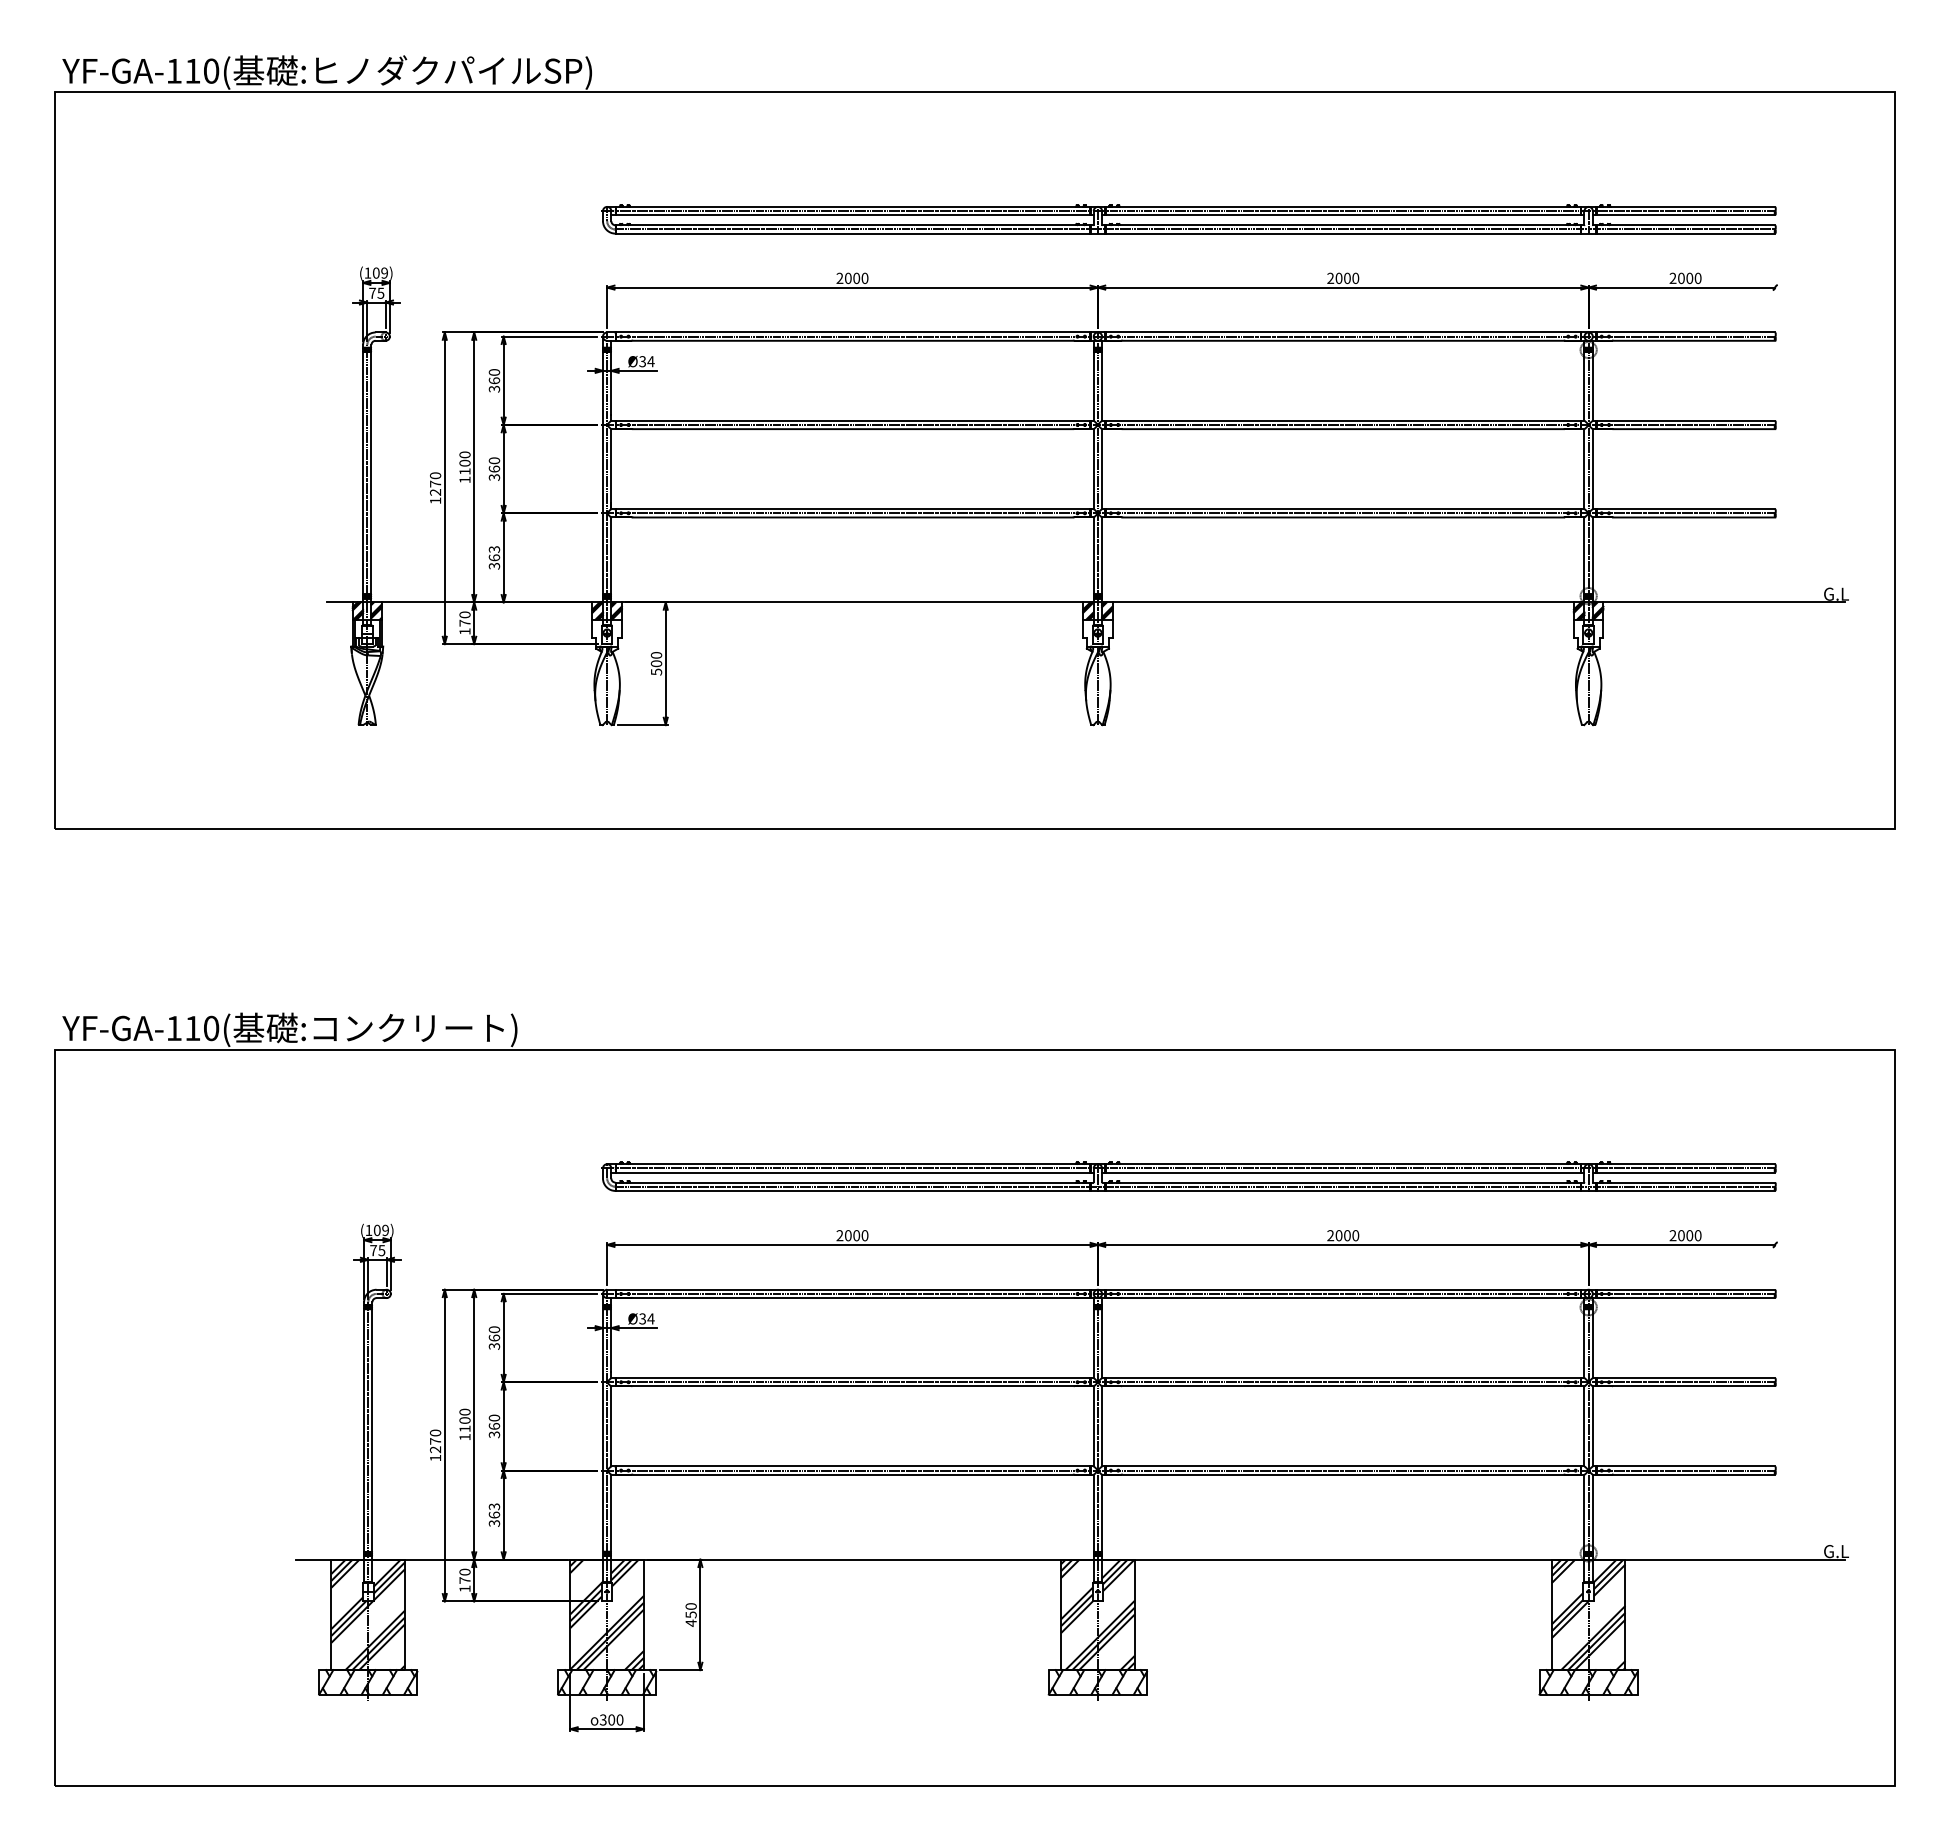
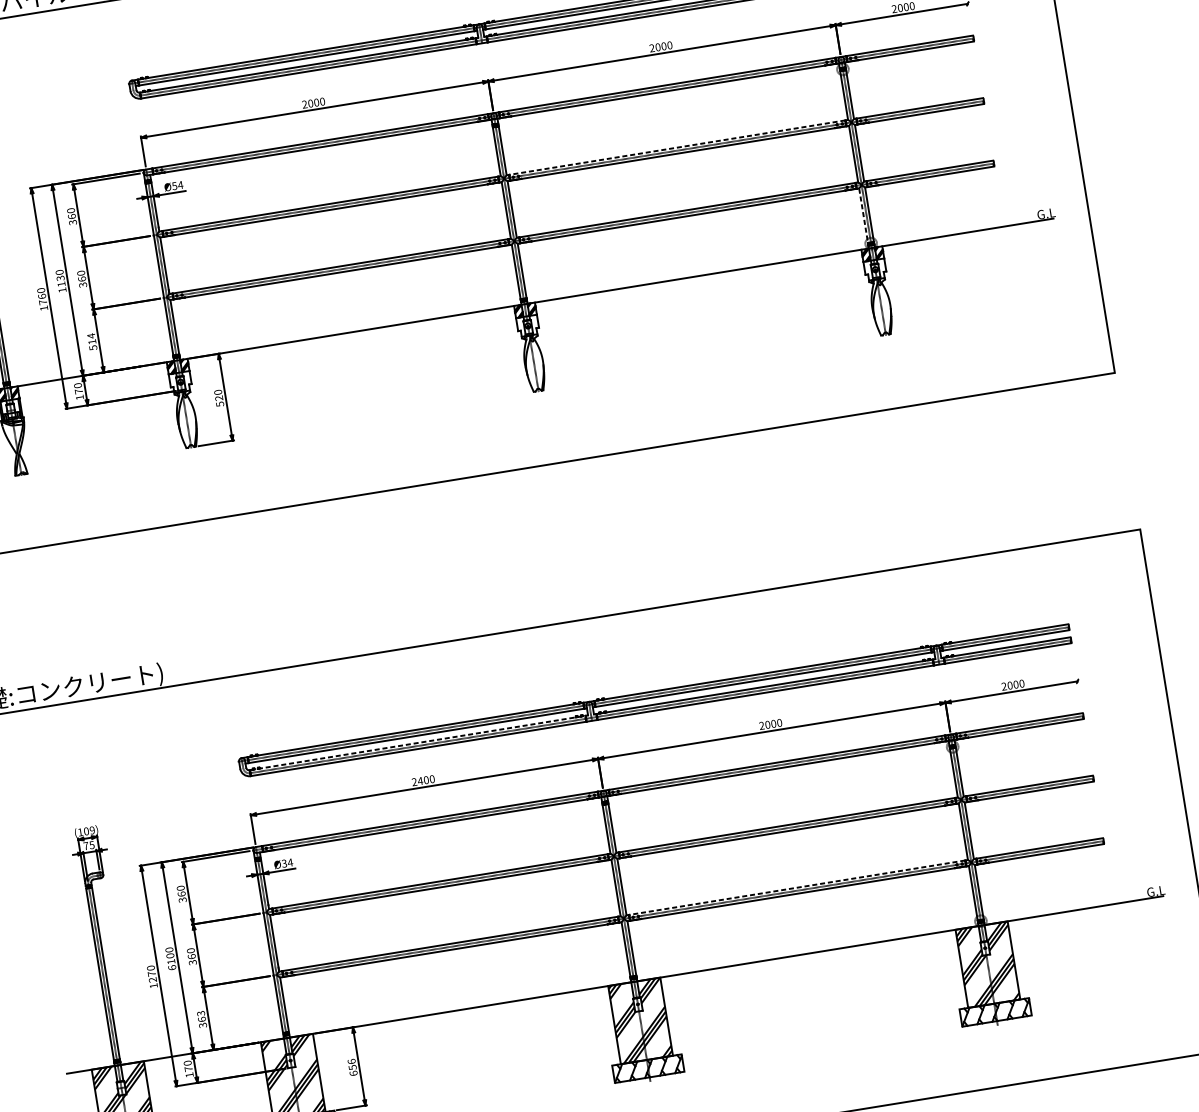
text: (642, 361) -> (174, 186), Ø34 -> Ø54
line: (1342, 420) -> (676, 147), solid -> dashed
text: (464, 462) -> (60, 277), 1100 -> 1130
text: (435, 487) -> (42, 298), 1270 -> 1760
line: (1584, 556) -> (863, 216), solid -> dashed
text: (494, 557) -> (92, 341), 363 -> 514
text: (656, 663) -> (219, 398), 500 -> 520
line: (853, 1182) -> (418, 742), solid -> dashed
text: (847, 1235) -> (419, 781), 2000 -> 2400
text: (464, 1436) -> (171, 967), 1100 -> 6100
line: (1342, 1466) -> (796, 887), solid -> dashed
text: (690, 1614) -> (352, 1067), 450 -> 656

